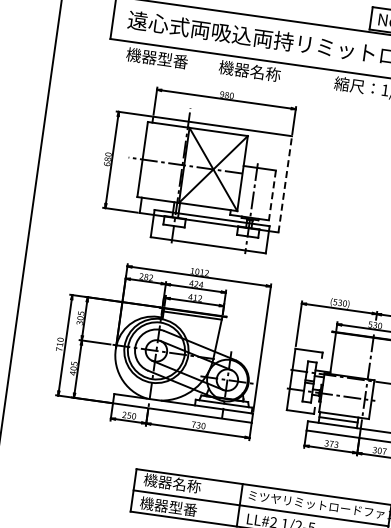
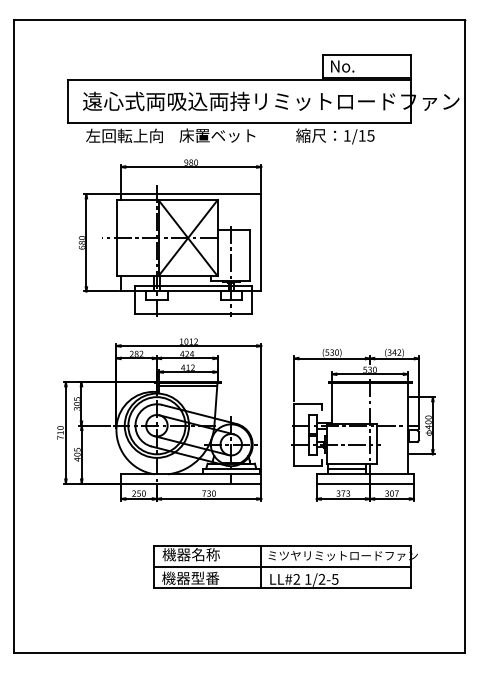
text: (164, 59) -> (124, 135), 機器型番 -> 左回転上向
text: (256, 71) -> (217, 135), 機器名称 -> 床置ベット
line: (285, 184) -> (261, 242), dashed -> solid
line: (272, 196) -> (250, 256), dashed -> solid

